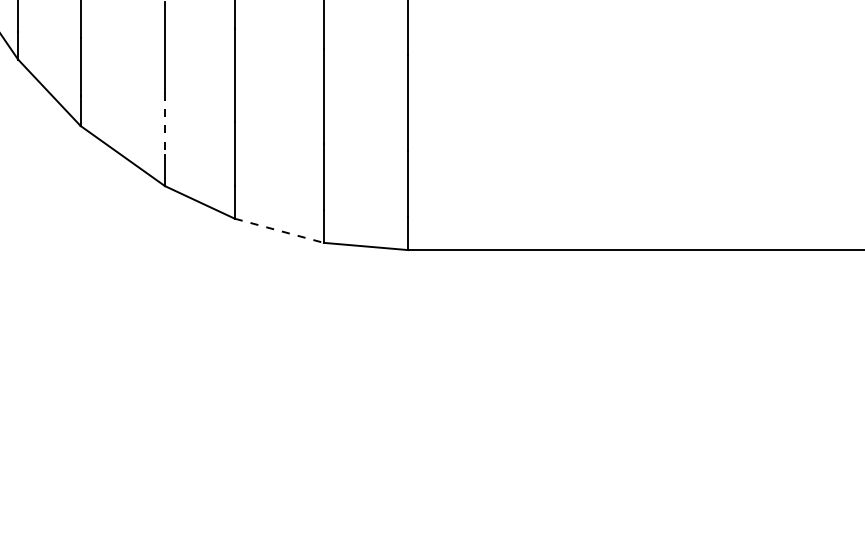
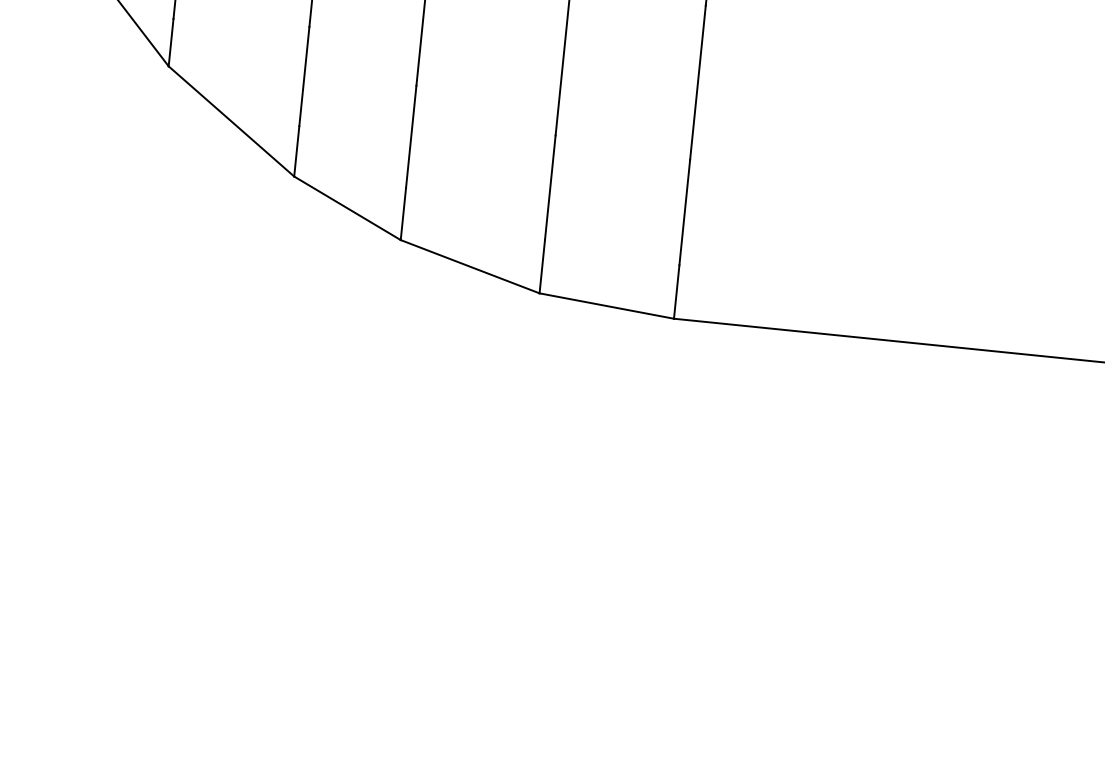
line: (165, 123) -> (305, 76), dashed -> solid
line: (279, 230) -> (470, 266), dashed -> solid

